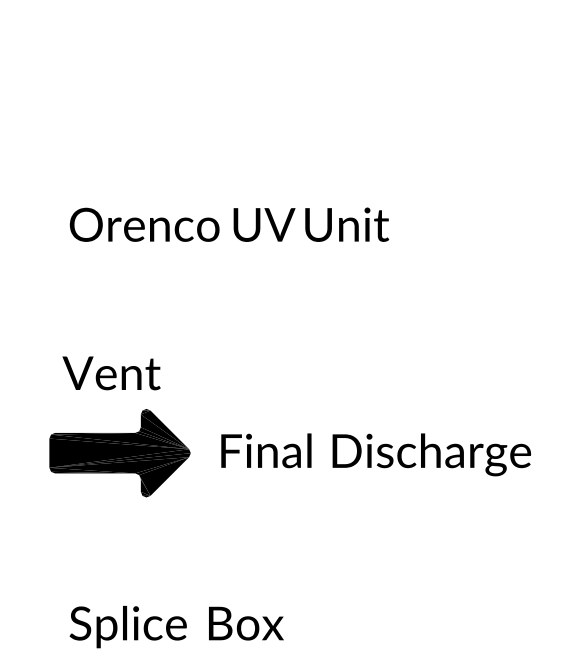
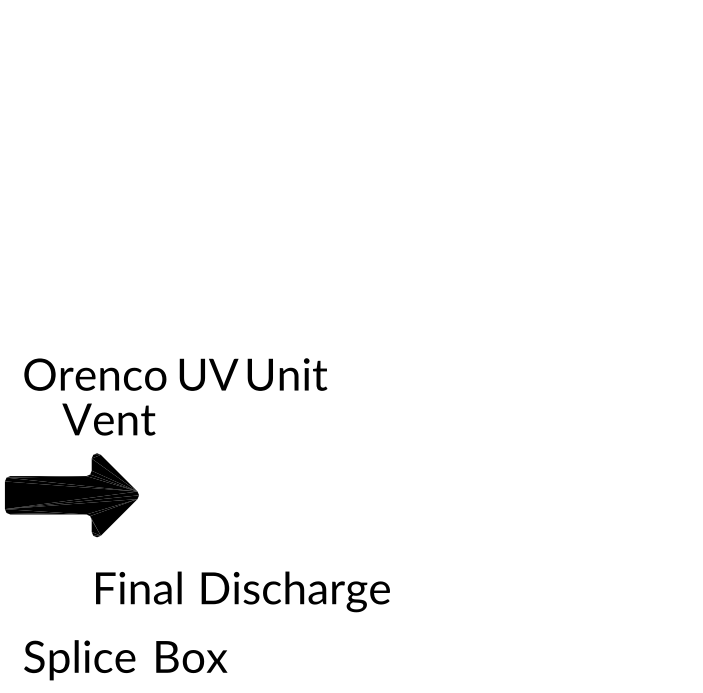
text: (229, 224) -> (175, 374), moved
text: (111, 373) -> (108, 419), moved
text: (375, 454) -> (242, 591), moved

